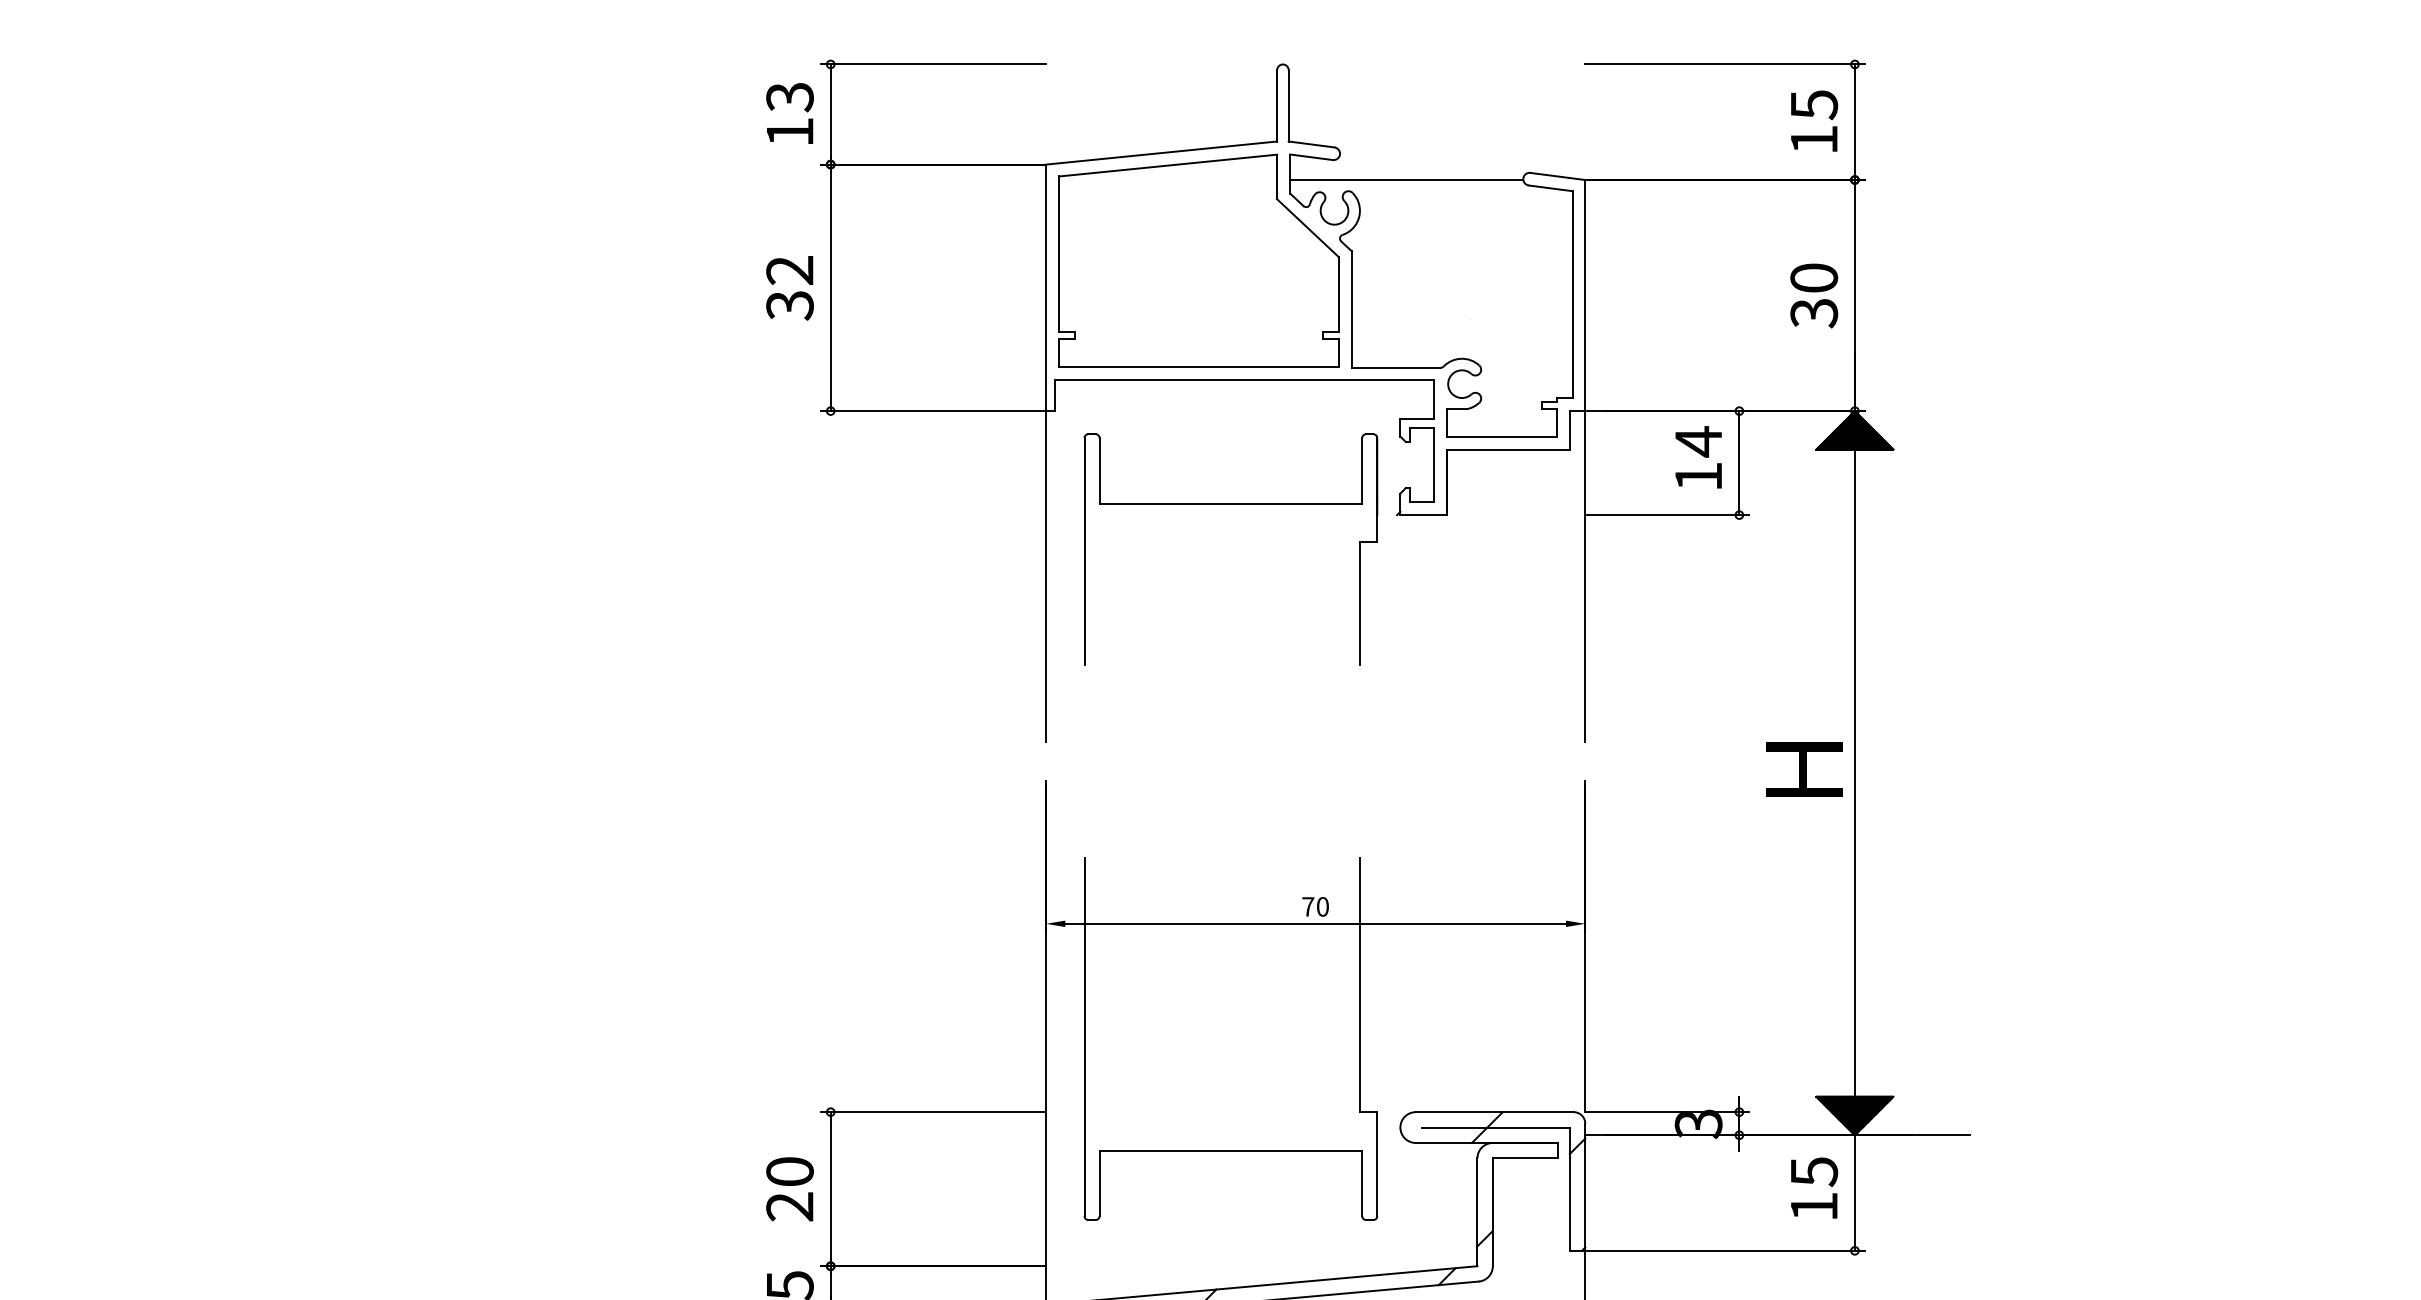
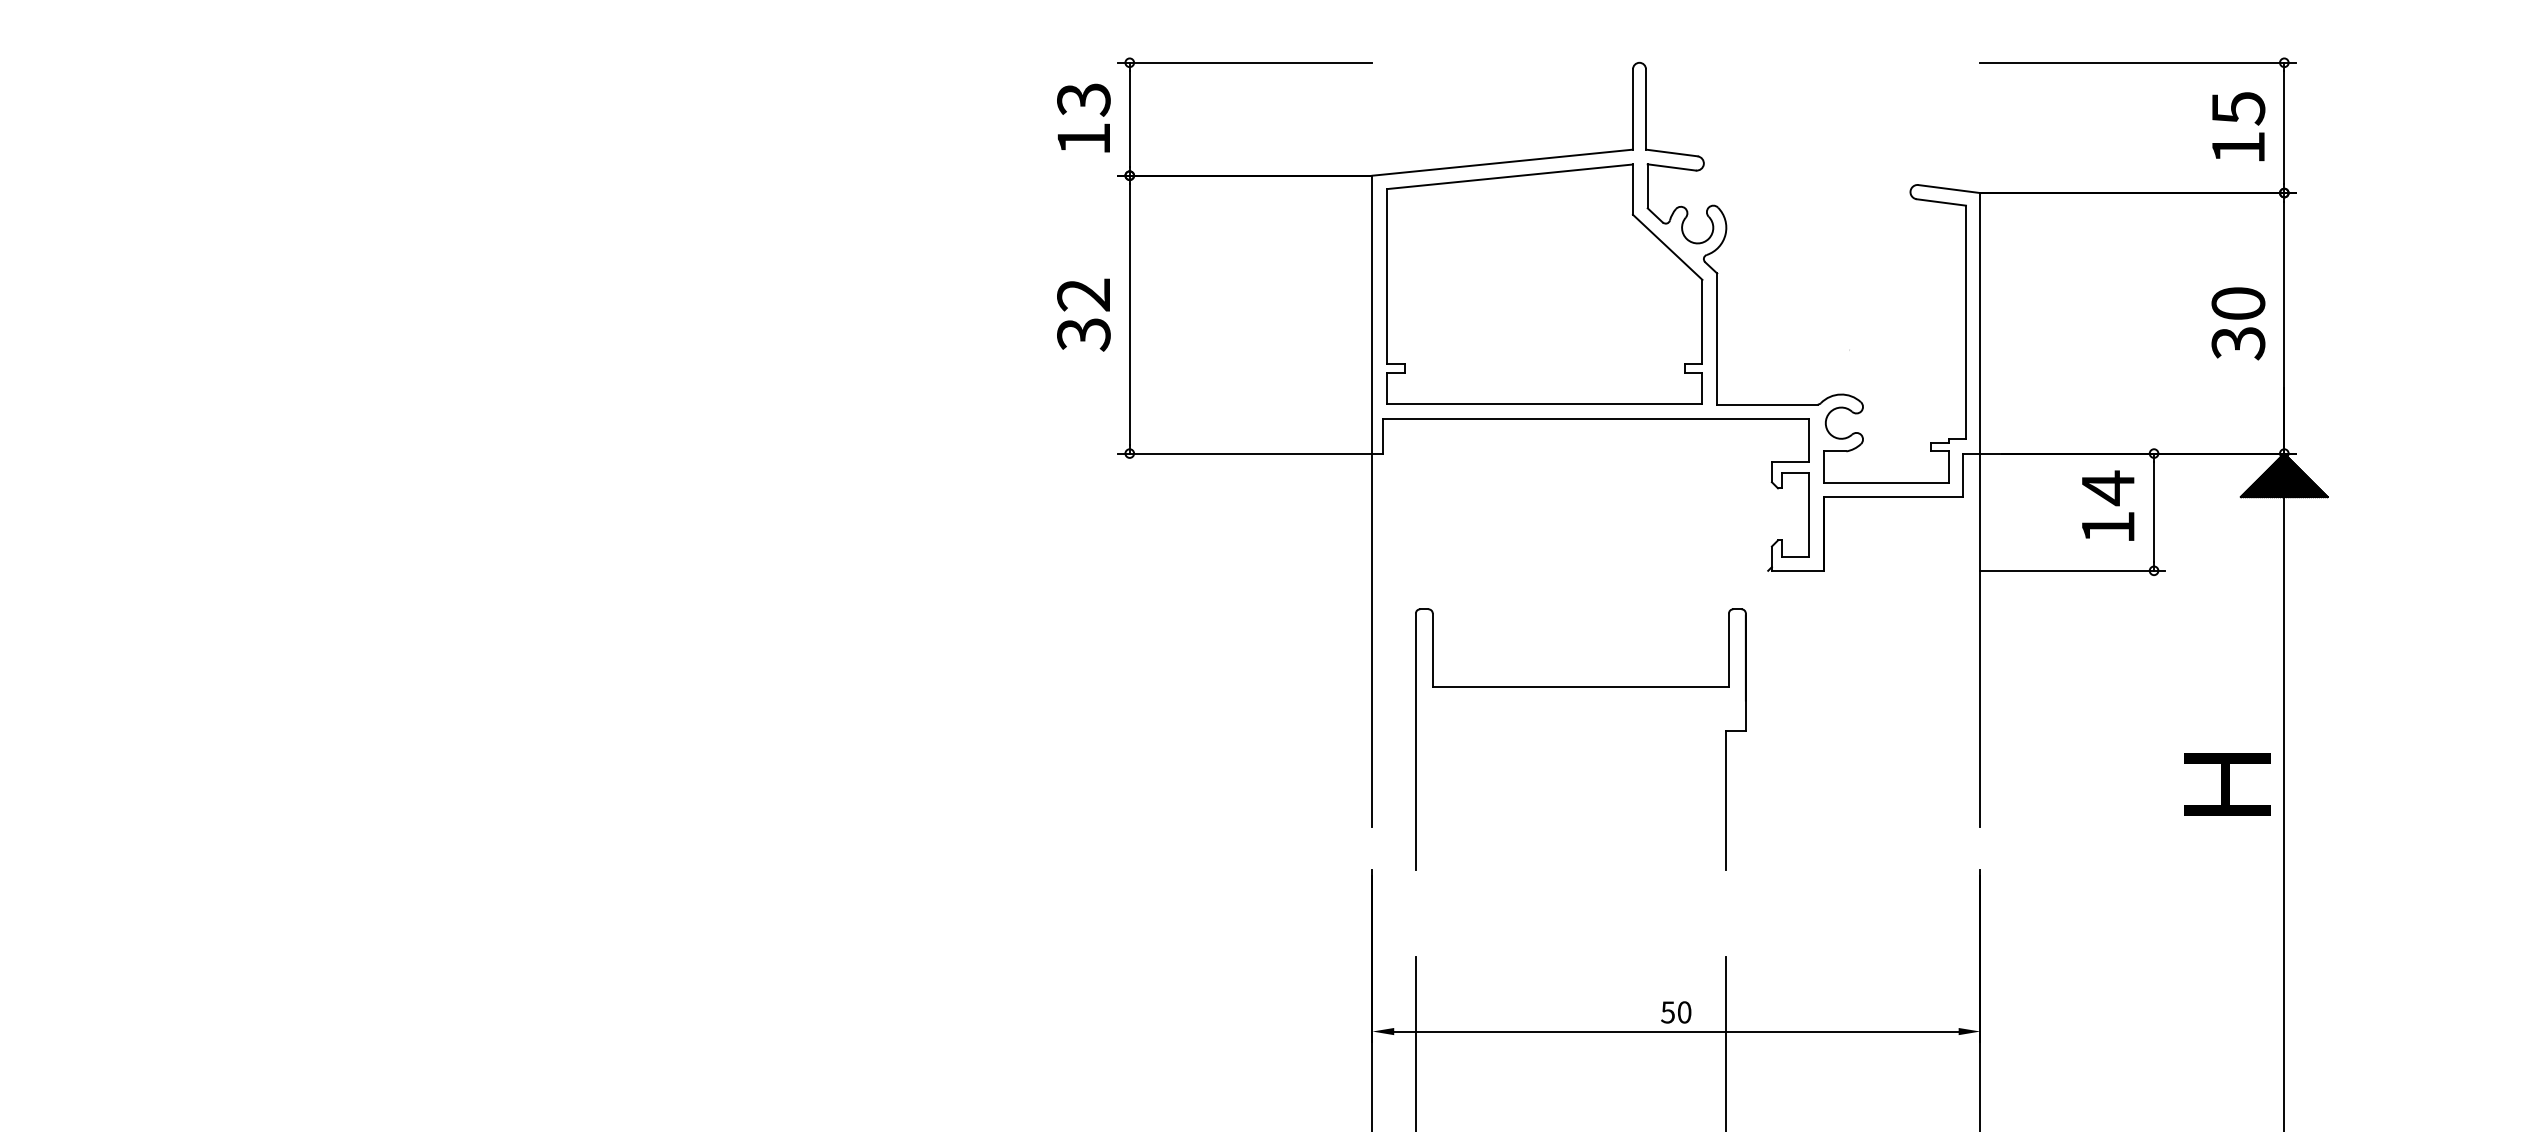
line: (1406, 180) -> (1778, 193), removed
part: (1230, 504) -> (1580, 688), moved
text: (1804, 769) -> (2227, 784), moved
text: (1308, 906) -> (1668, 1012), 70 -> 50

